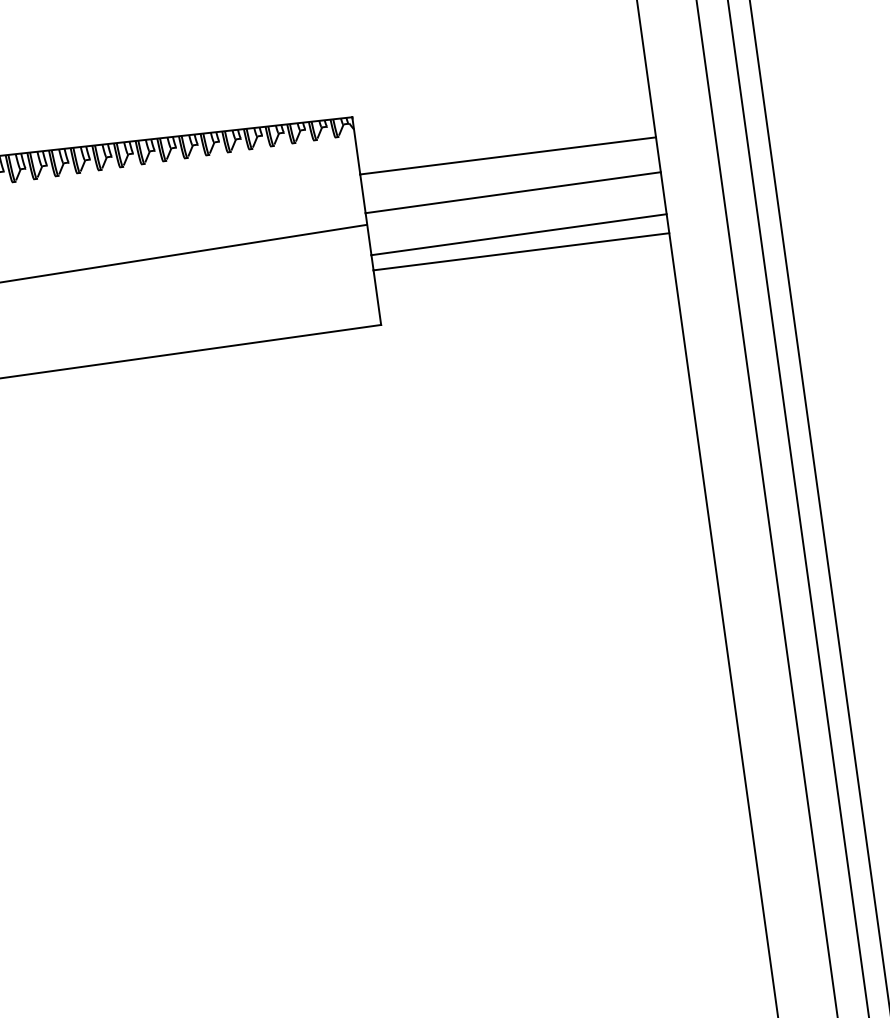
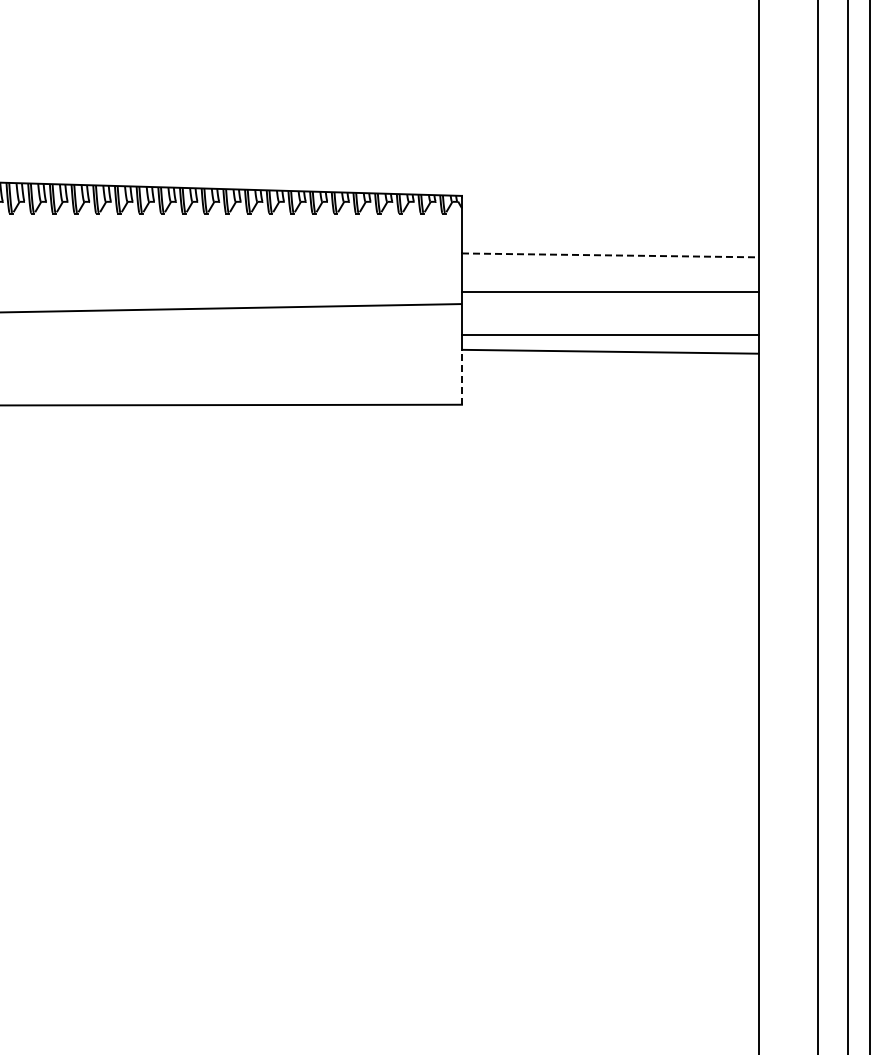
line: (508, 156) -> (610, 255), solid -> dashed
line: (377, 296) -> (462, 376), solid -> dashed

